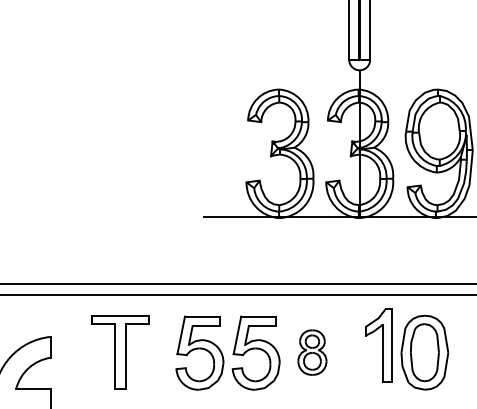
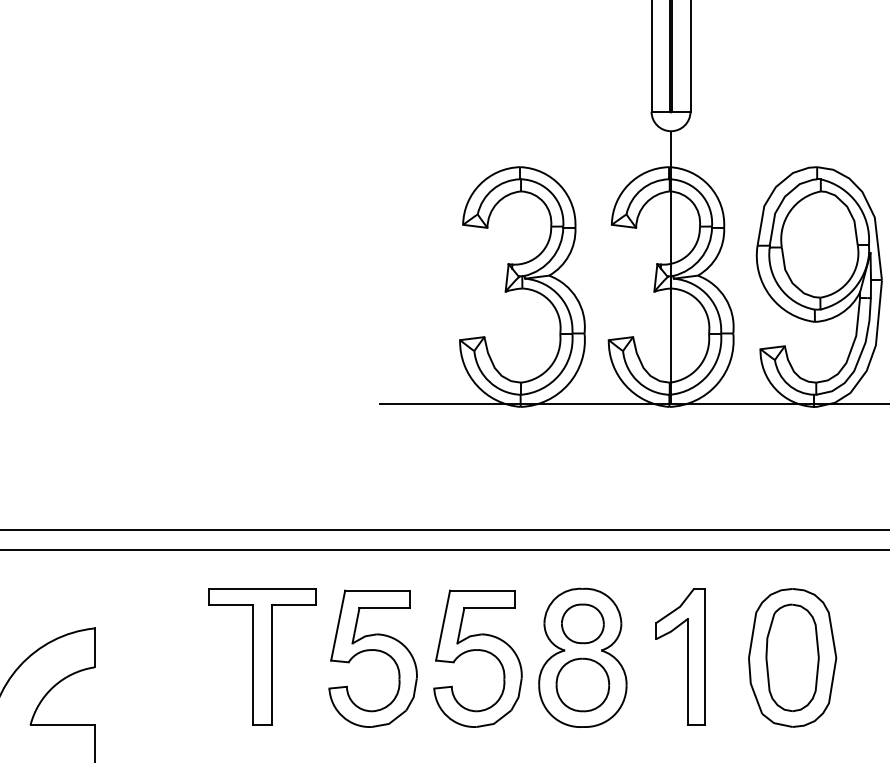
part: (378, 345) -> (680, 657), moved
part: (120, 352) -> (262, 657), moved
part: (312, 352) -> (583, 657), size x1.67

